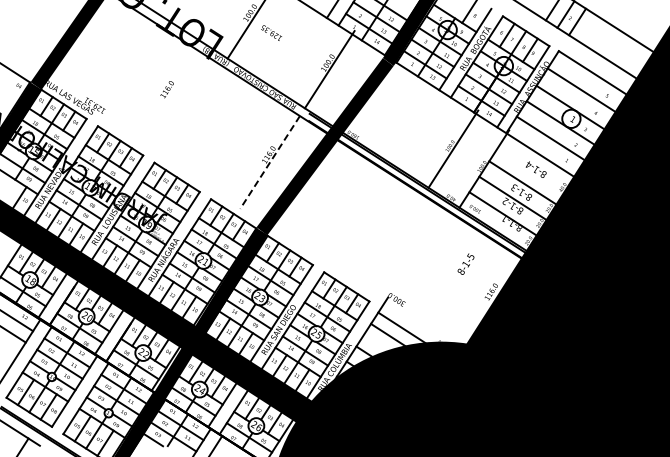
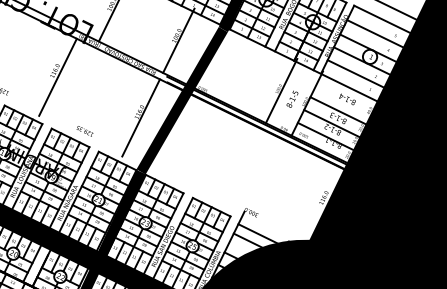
text: (271, 32) -> (84, 130), moved
line: (169, 97) -> (57, 76), added
line: (269, 162) -> (140, 118), dashed -> solid
text: (465, 263) -> (291, 98), moved

